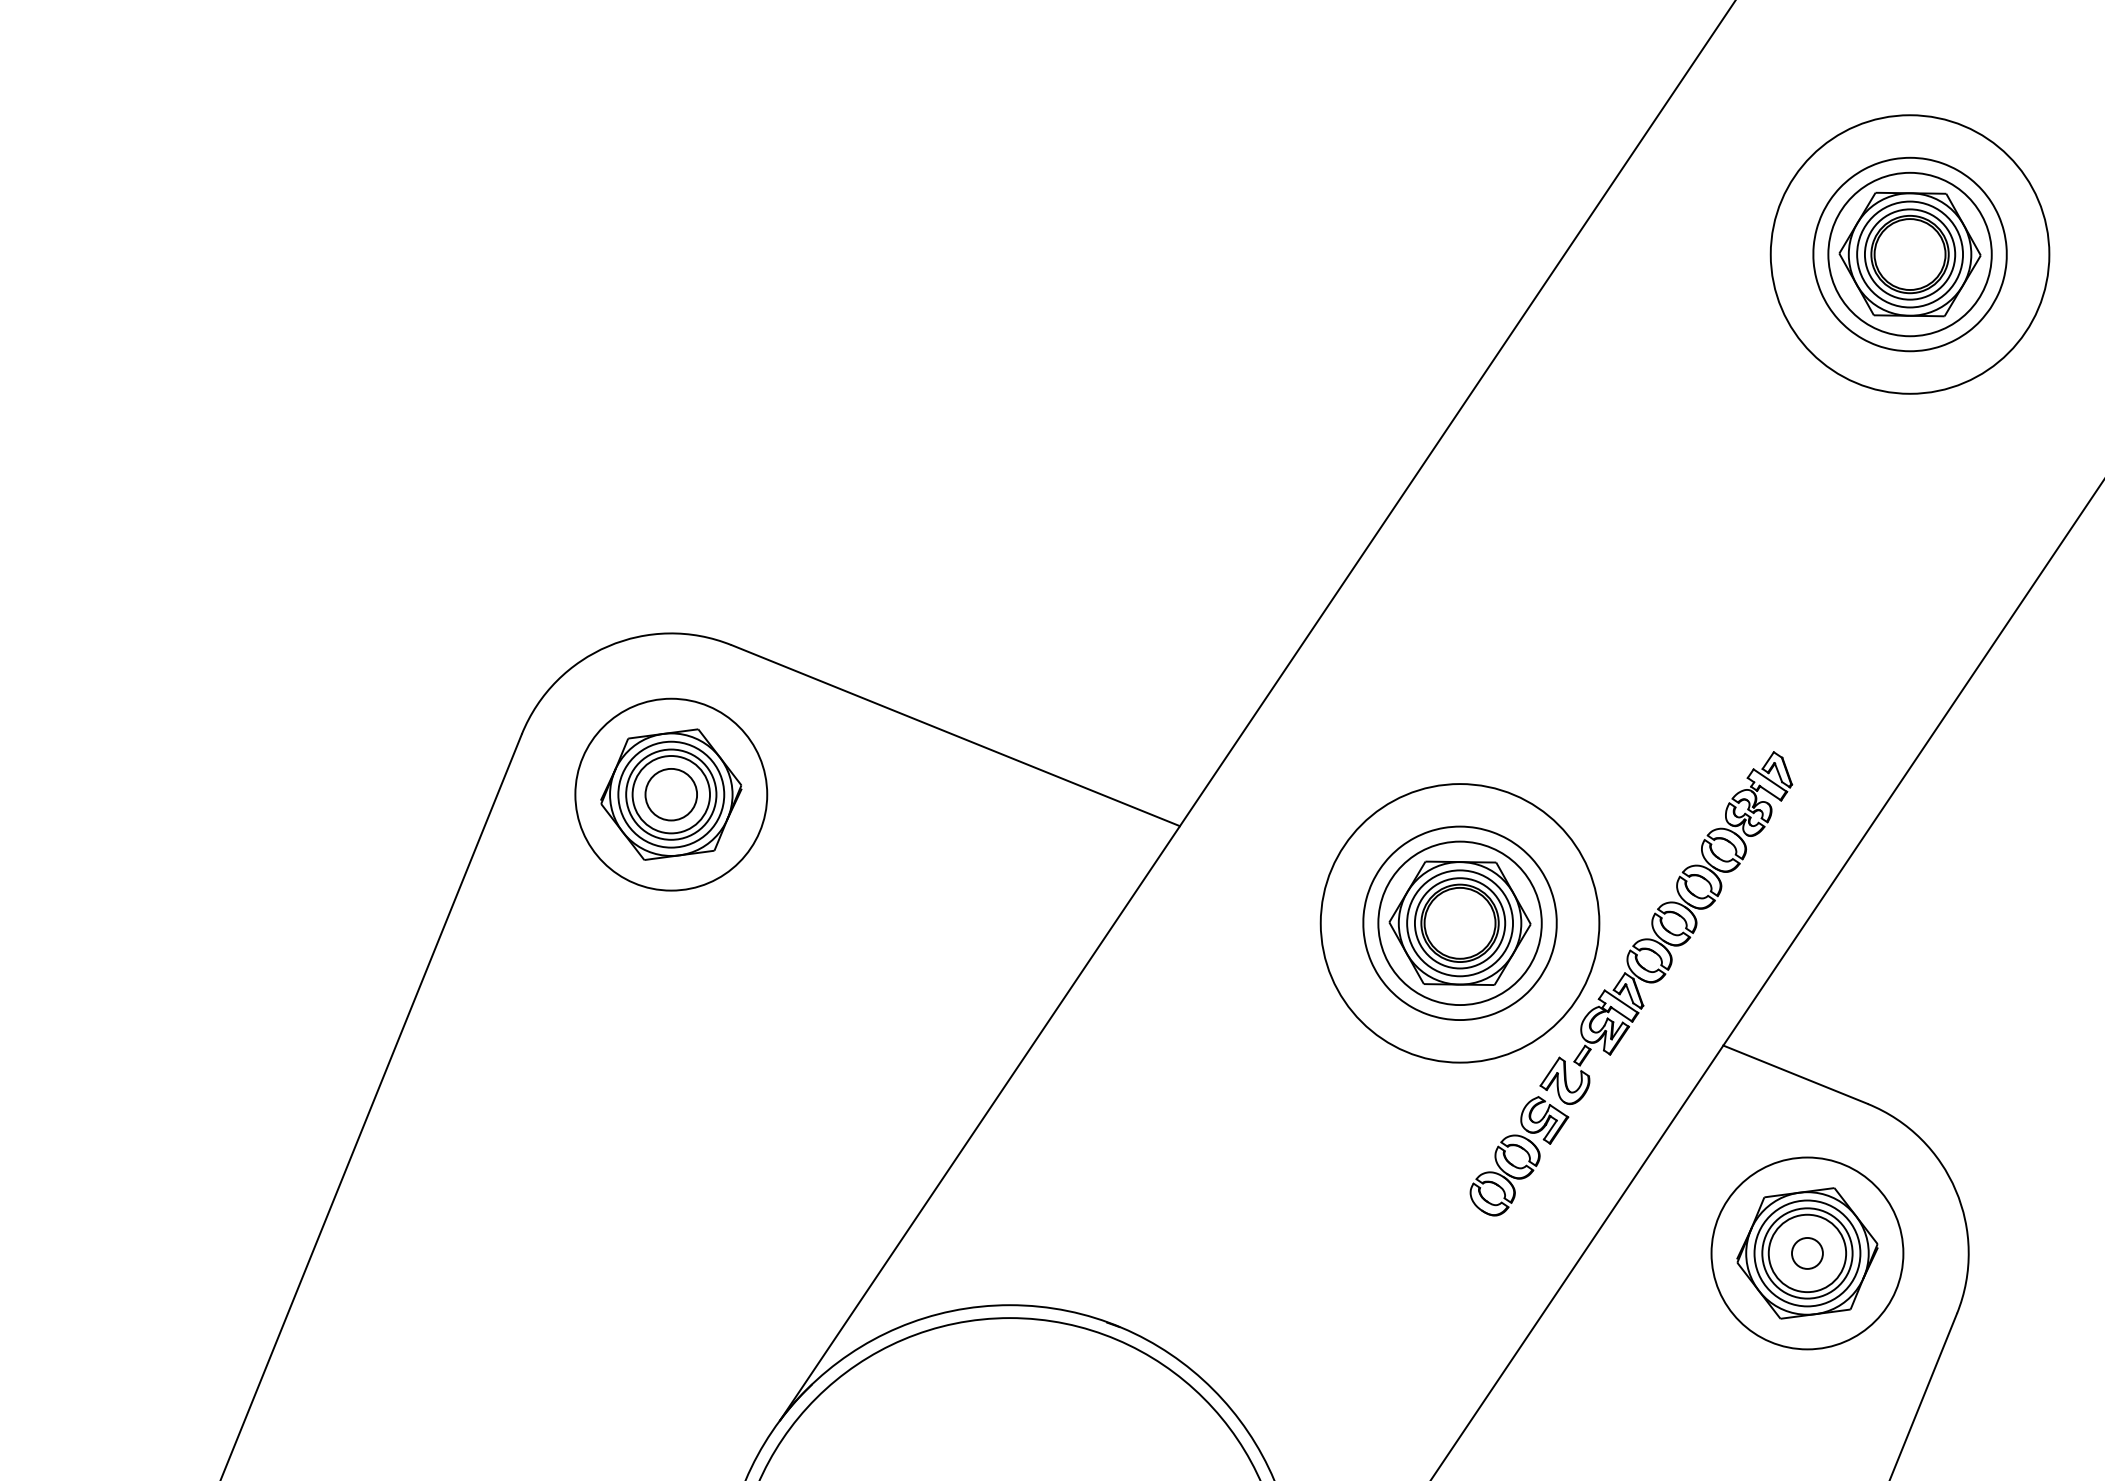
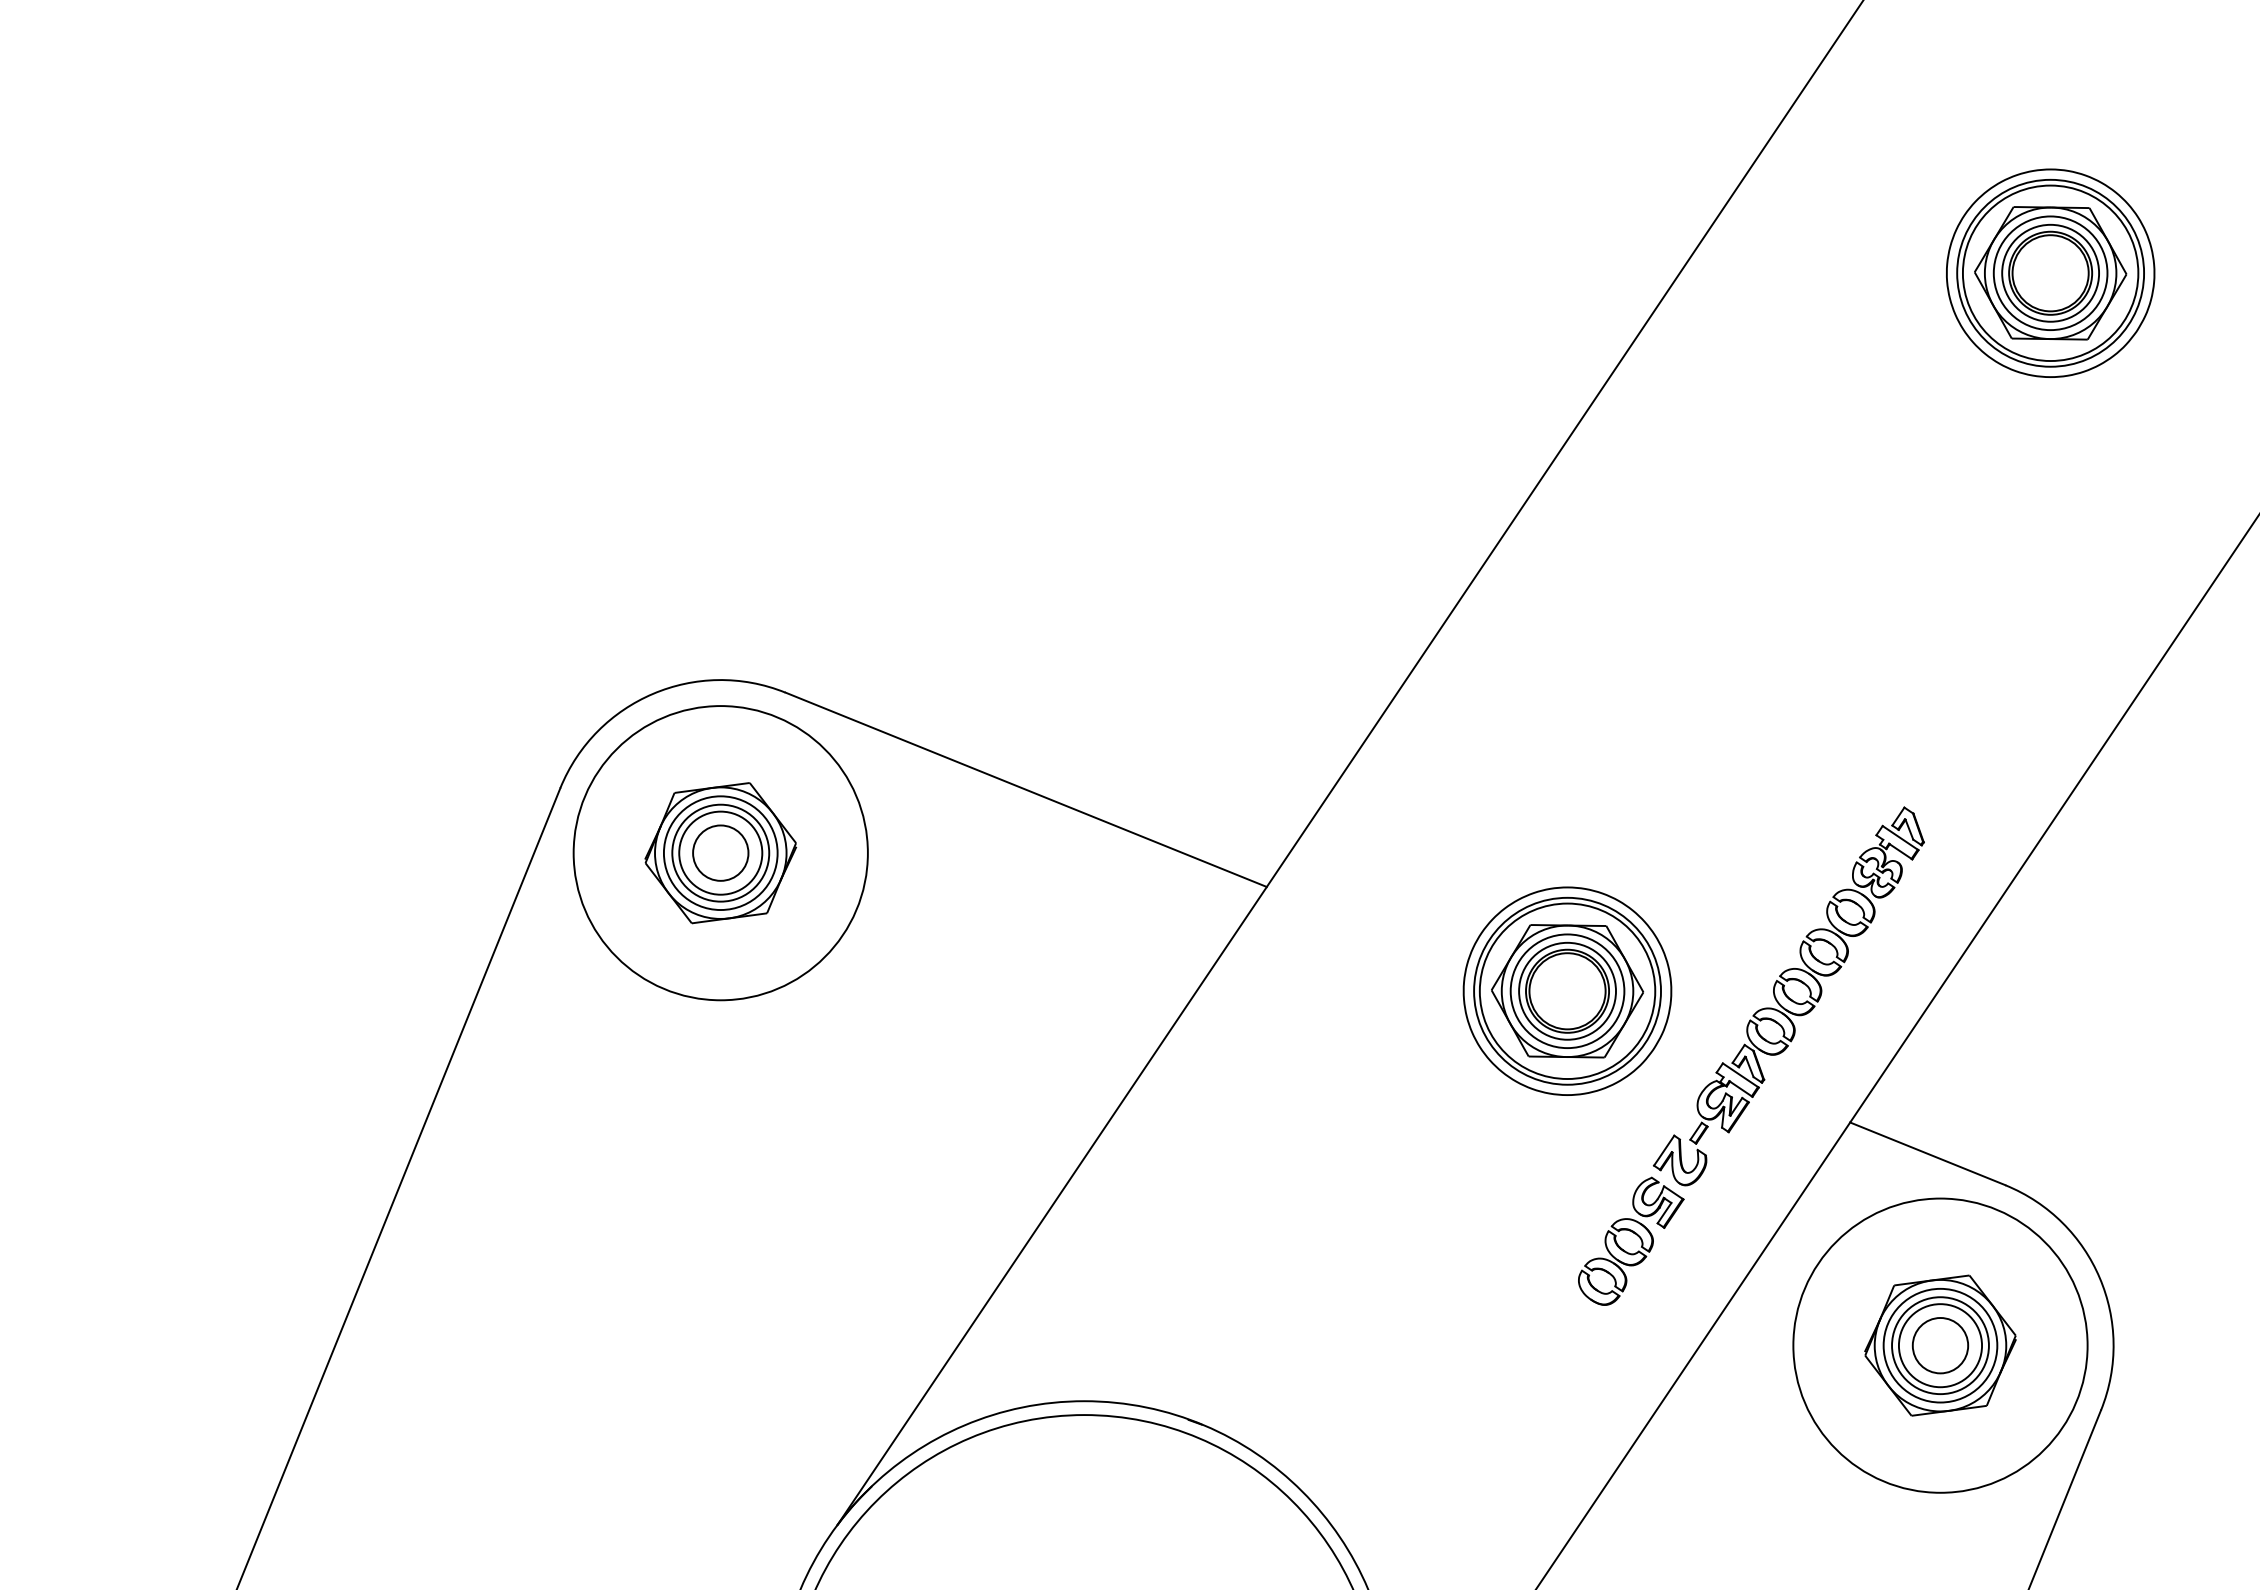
circle: (1909, 253) -> (2050, 272), size x0.62
circle: (671, 794) -> (720, 853), size x1.43
circle: (1460, 922) -> (1567, 990), size x0.62
circle: (1807, 1253) -> (1940, 1345), size x1.43
circle: (1807, 1253) -> (1940, 1345), size x1.67

